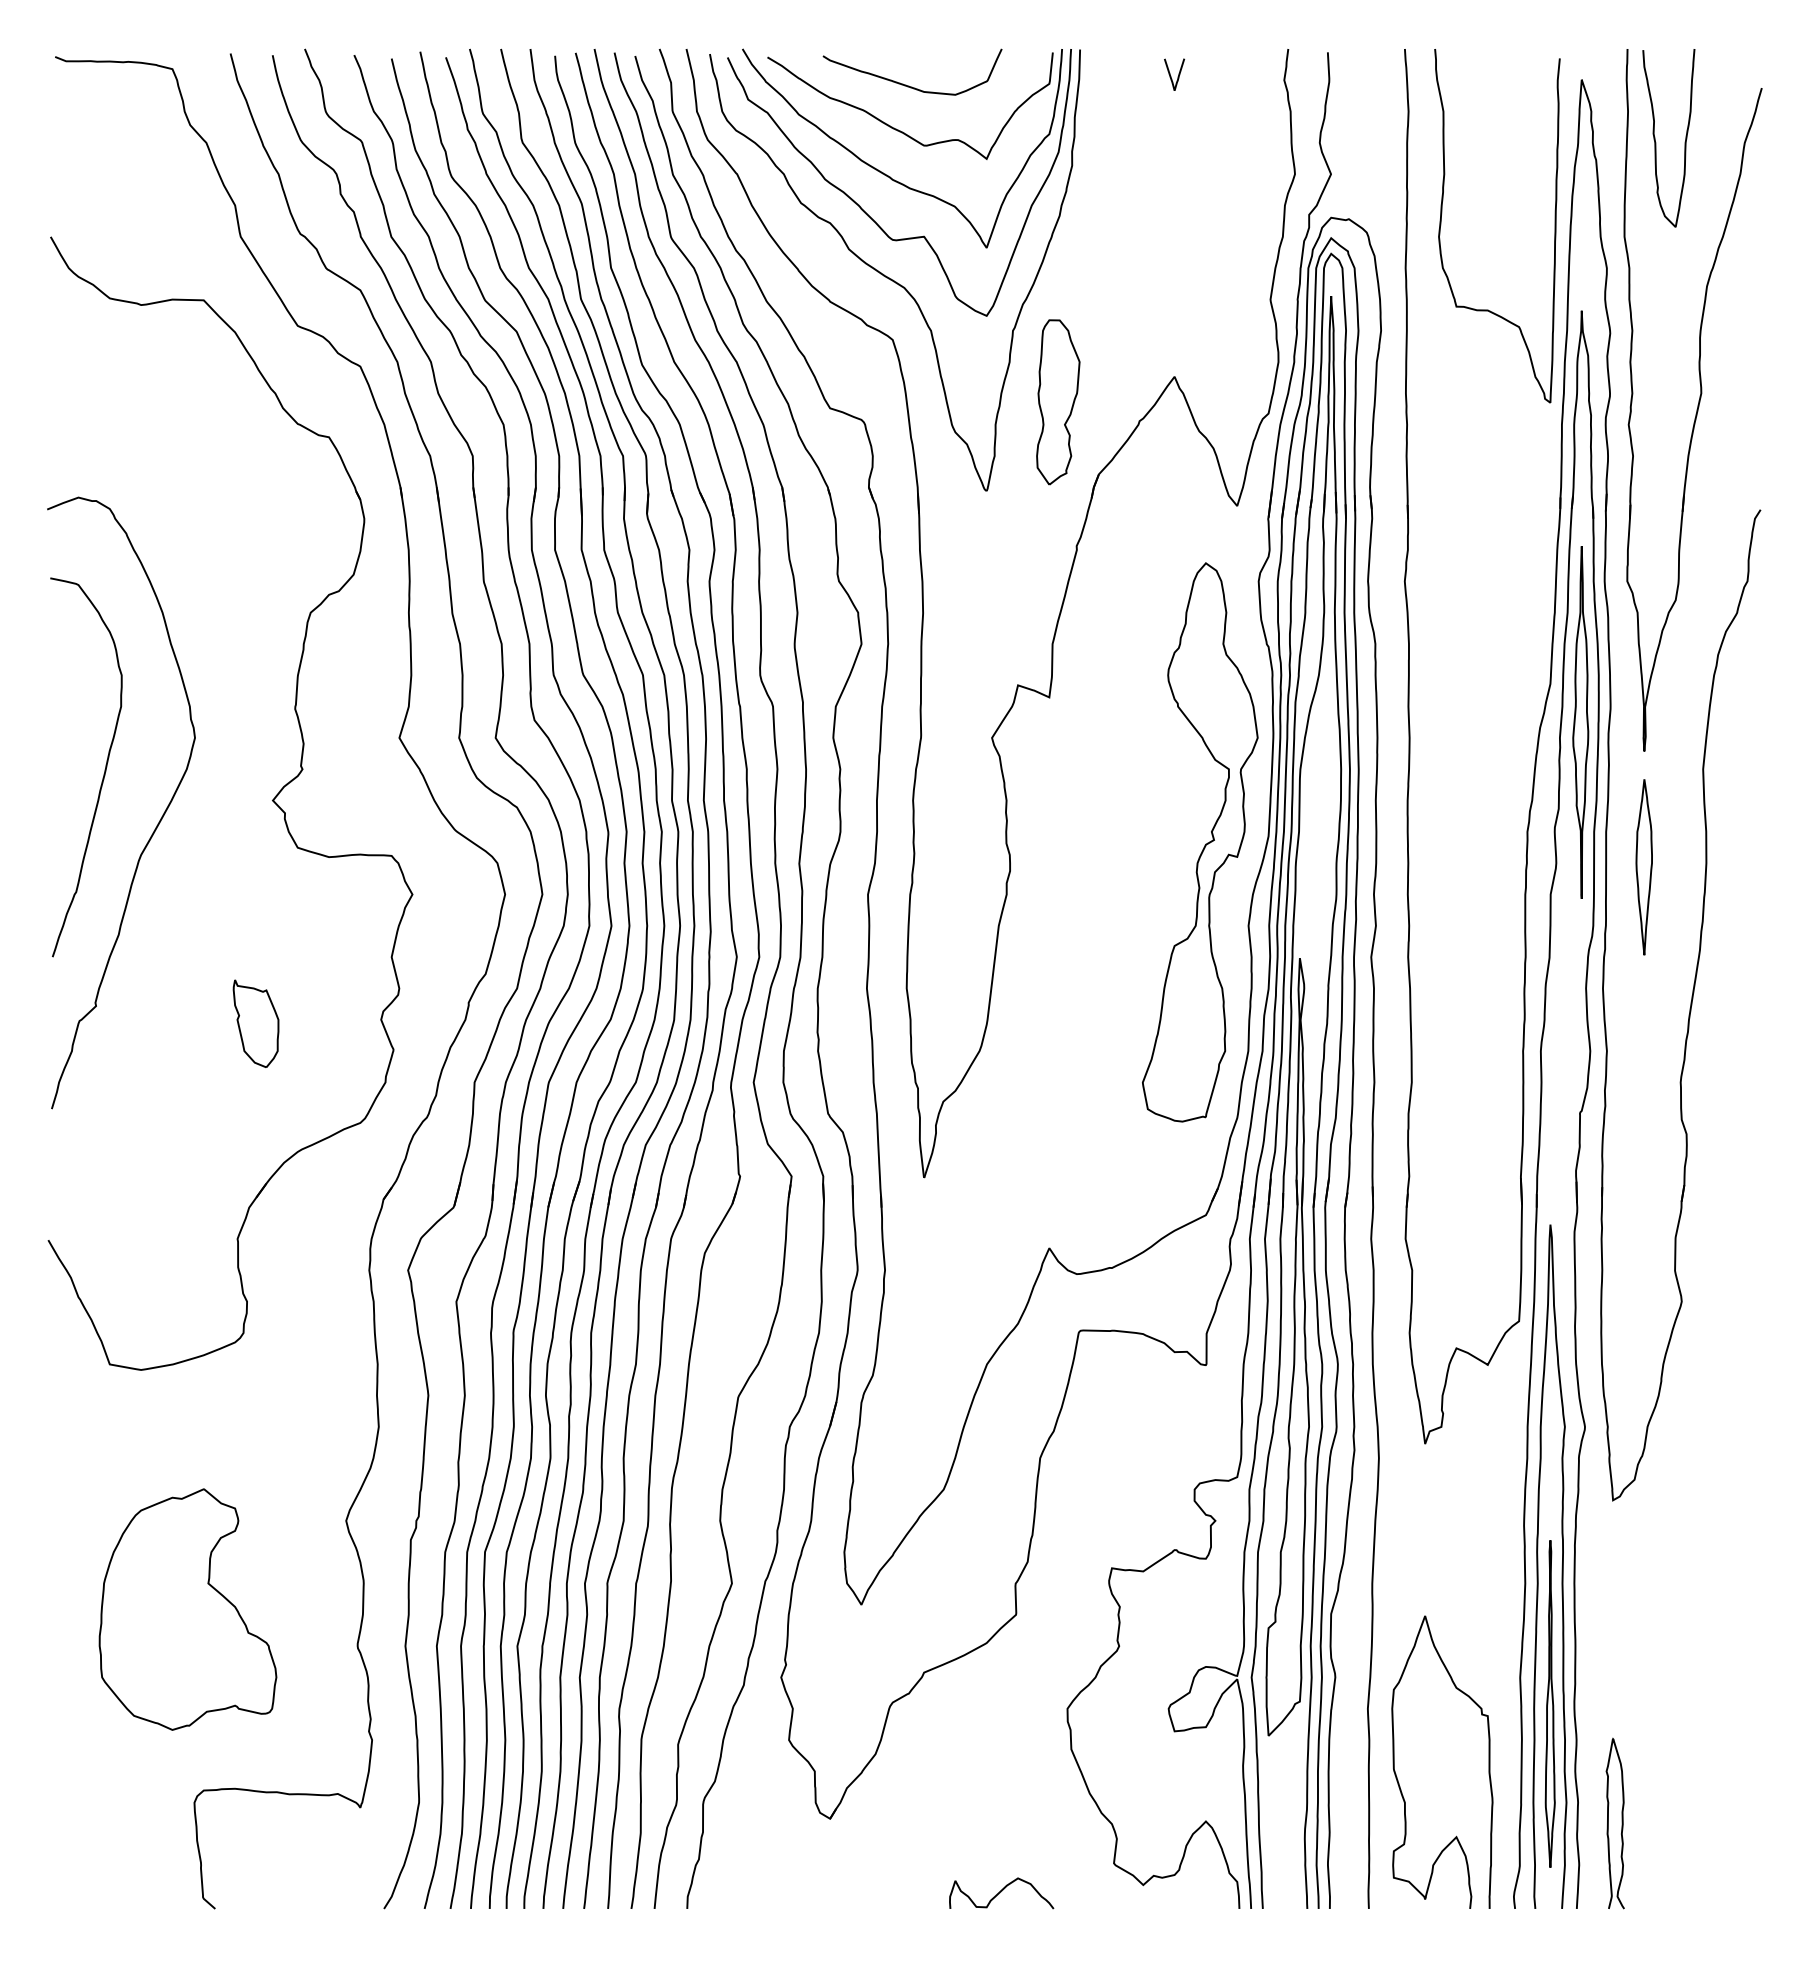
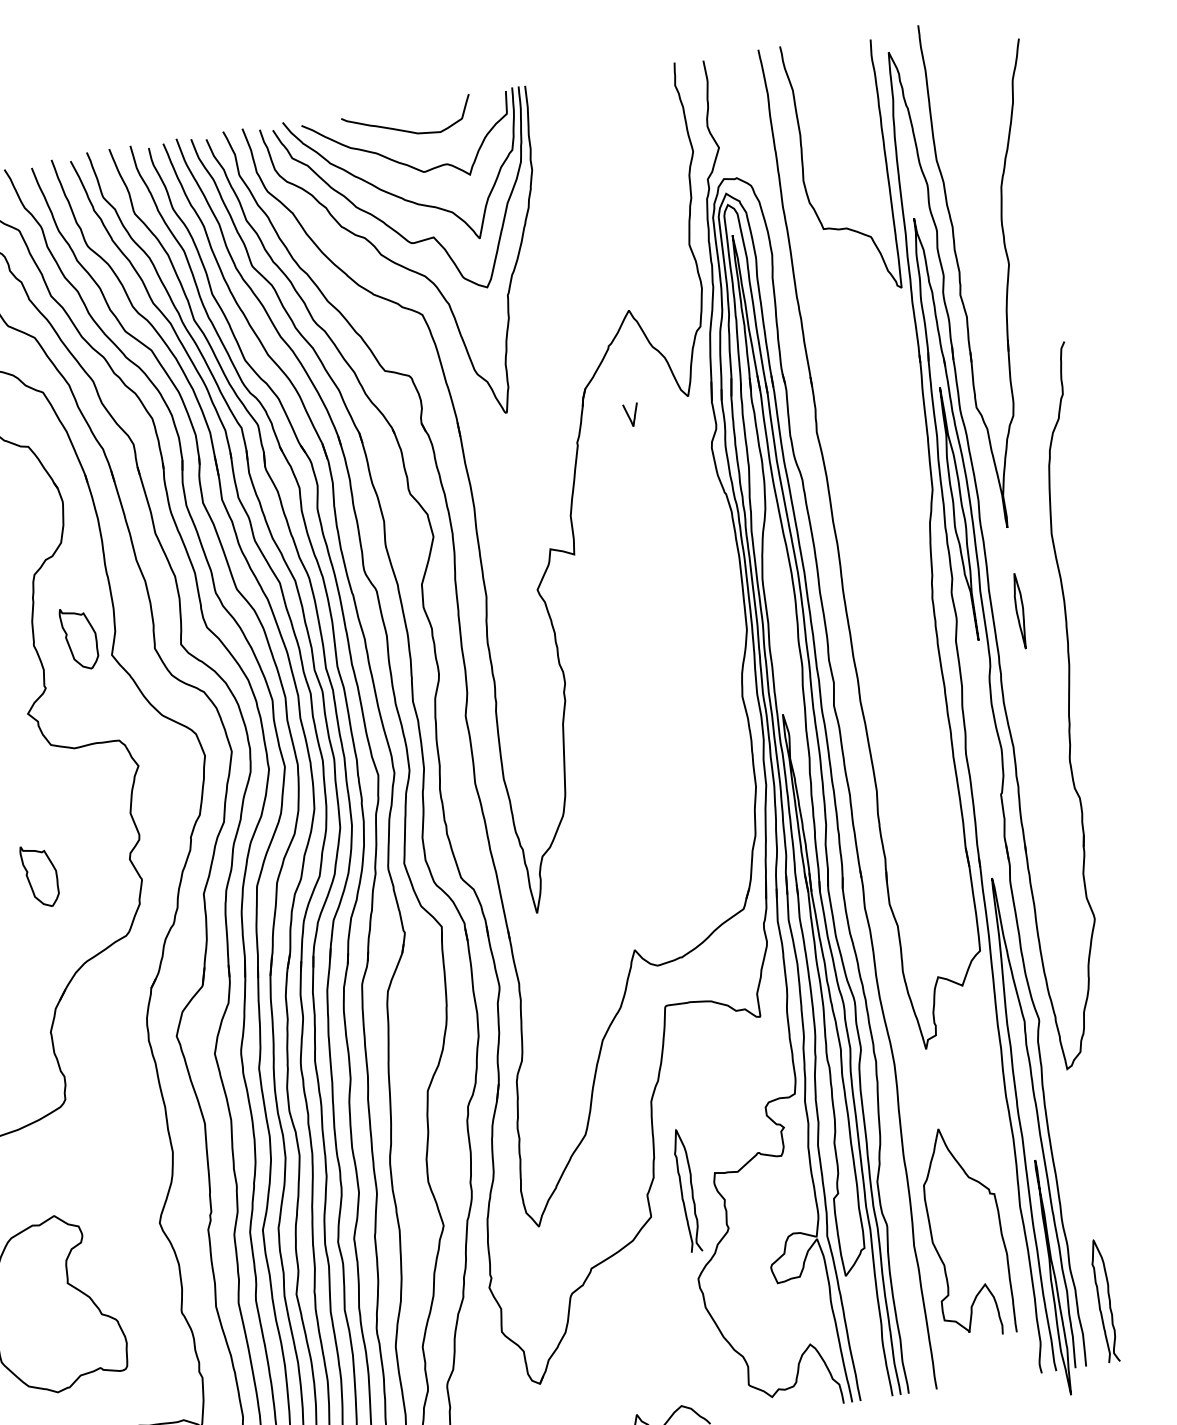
curve: (1171, 76) -> (629, 416), moved
curve: (1656, 142) -> (949, 89), removed
part: (1058, 402) -> (548, 341), removed
part: (358, 708) -> (79, 638), added
part: (1200, 842) -> (698, 642), removed
part: (1643, 867) -> (1019, 611), size x0.6
curve: (1063, 1586) -> (682, 1191), added
part: (1549, 1703) -> (1052, 1277), moved
curve: (1488, 1761) -> (999, 1226), moved

